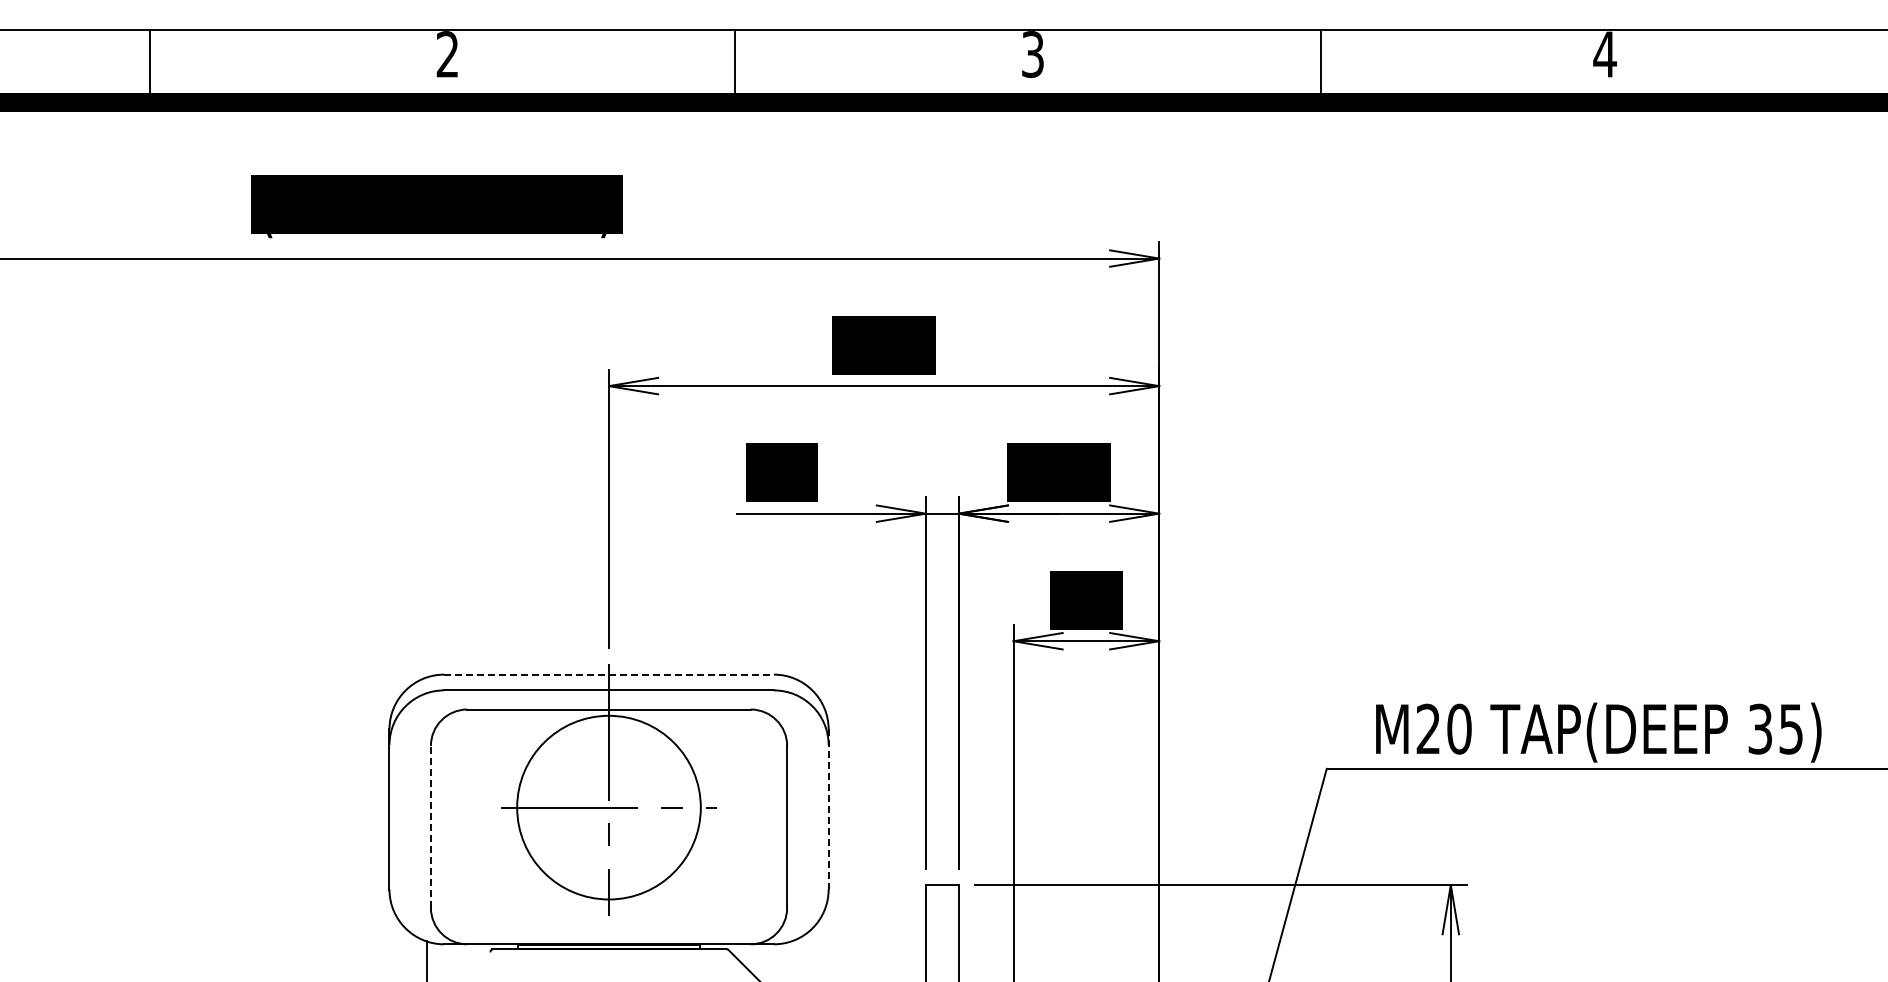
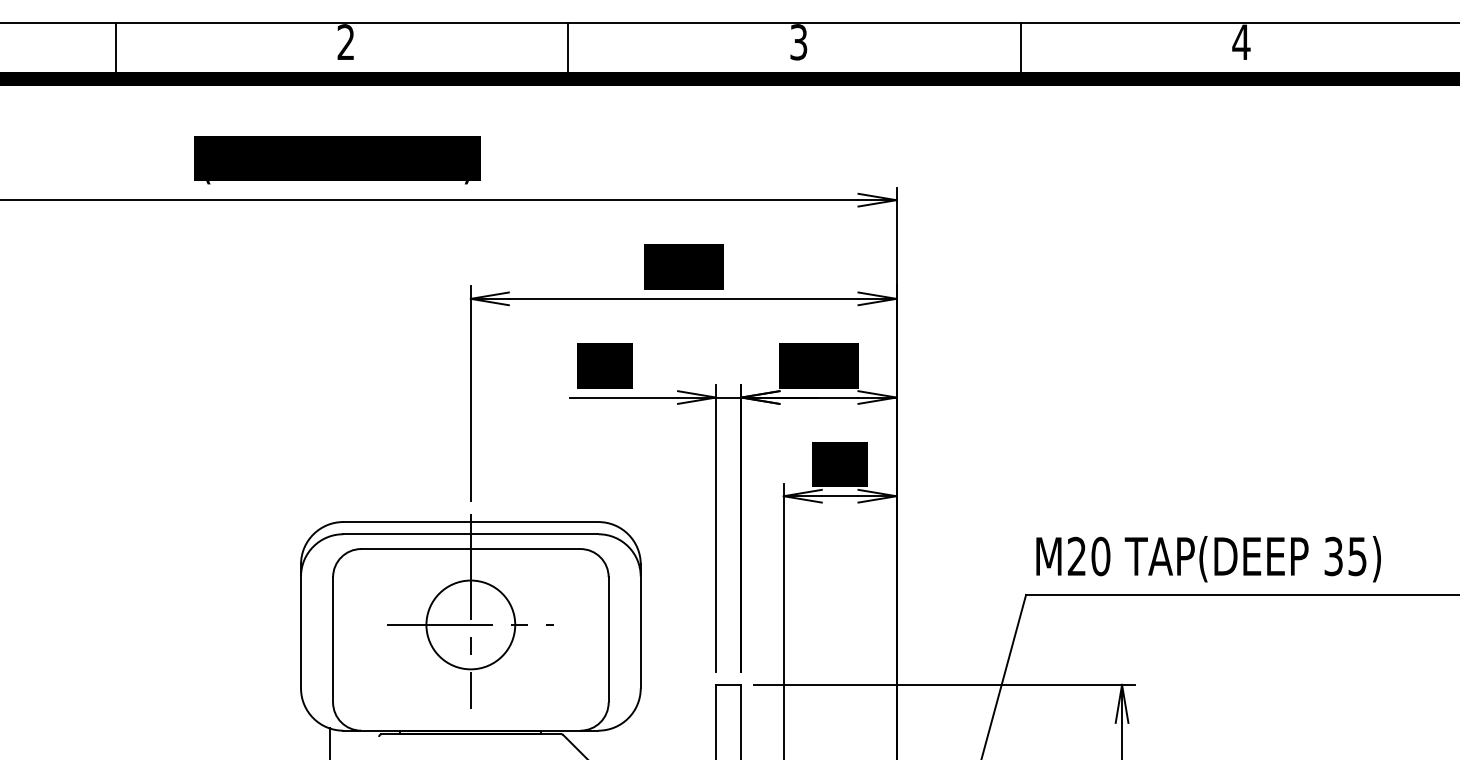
line: (609, 674) -> (471, 521), dashed -> solid
text: (1598, 732) -> (1208, 559), moved
circle: (608, 807) -> (470, 624), size x0.62
line: (828, 809) -> (640, 626), dashed -> solid
line: (430, 826) -> (332, 639), dashed -> solid

